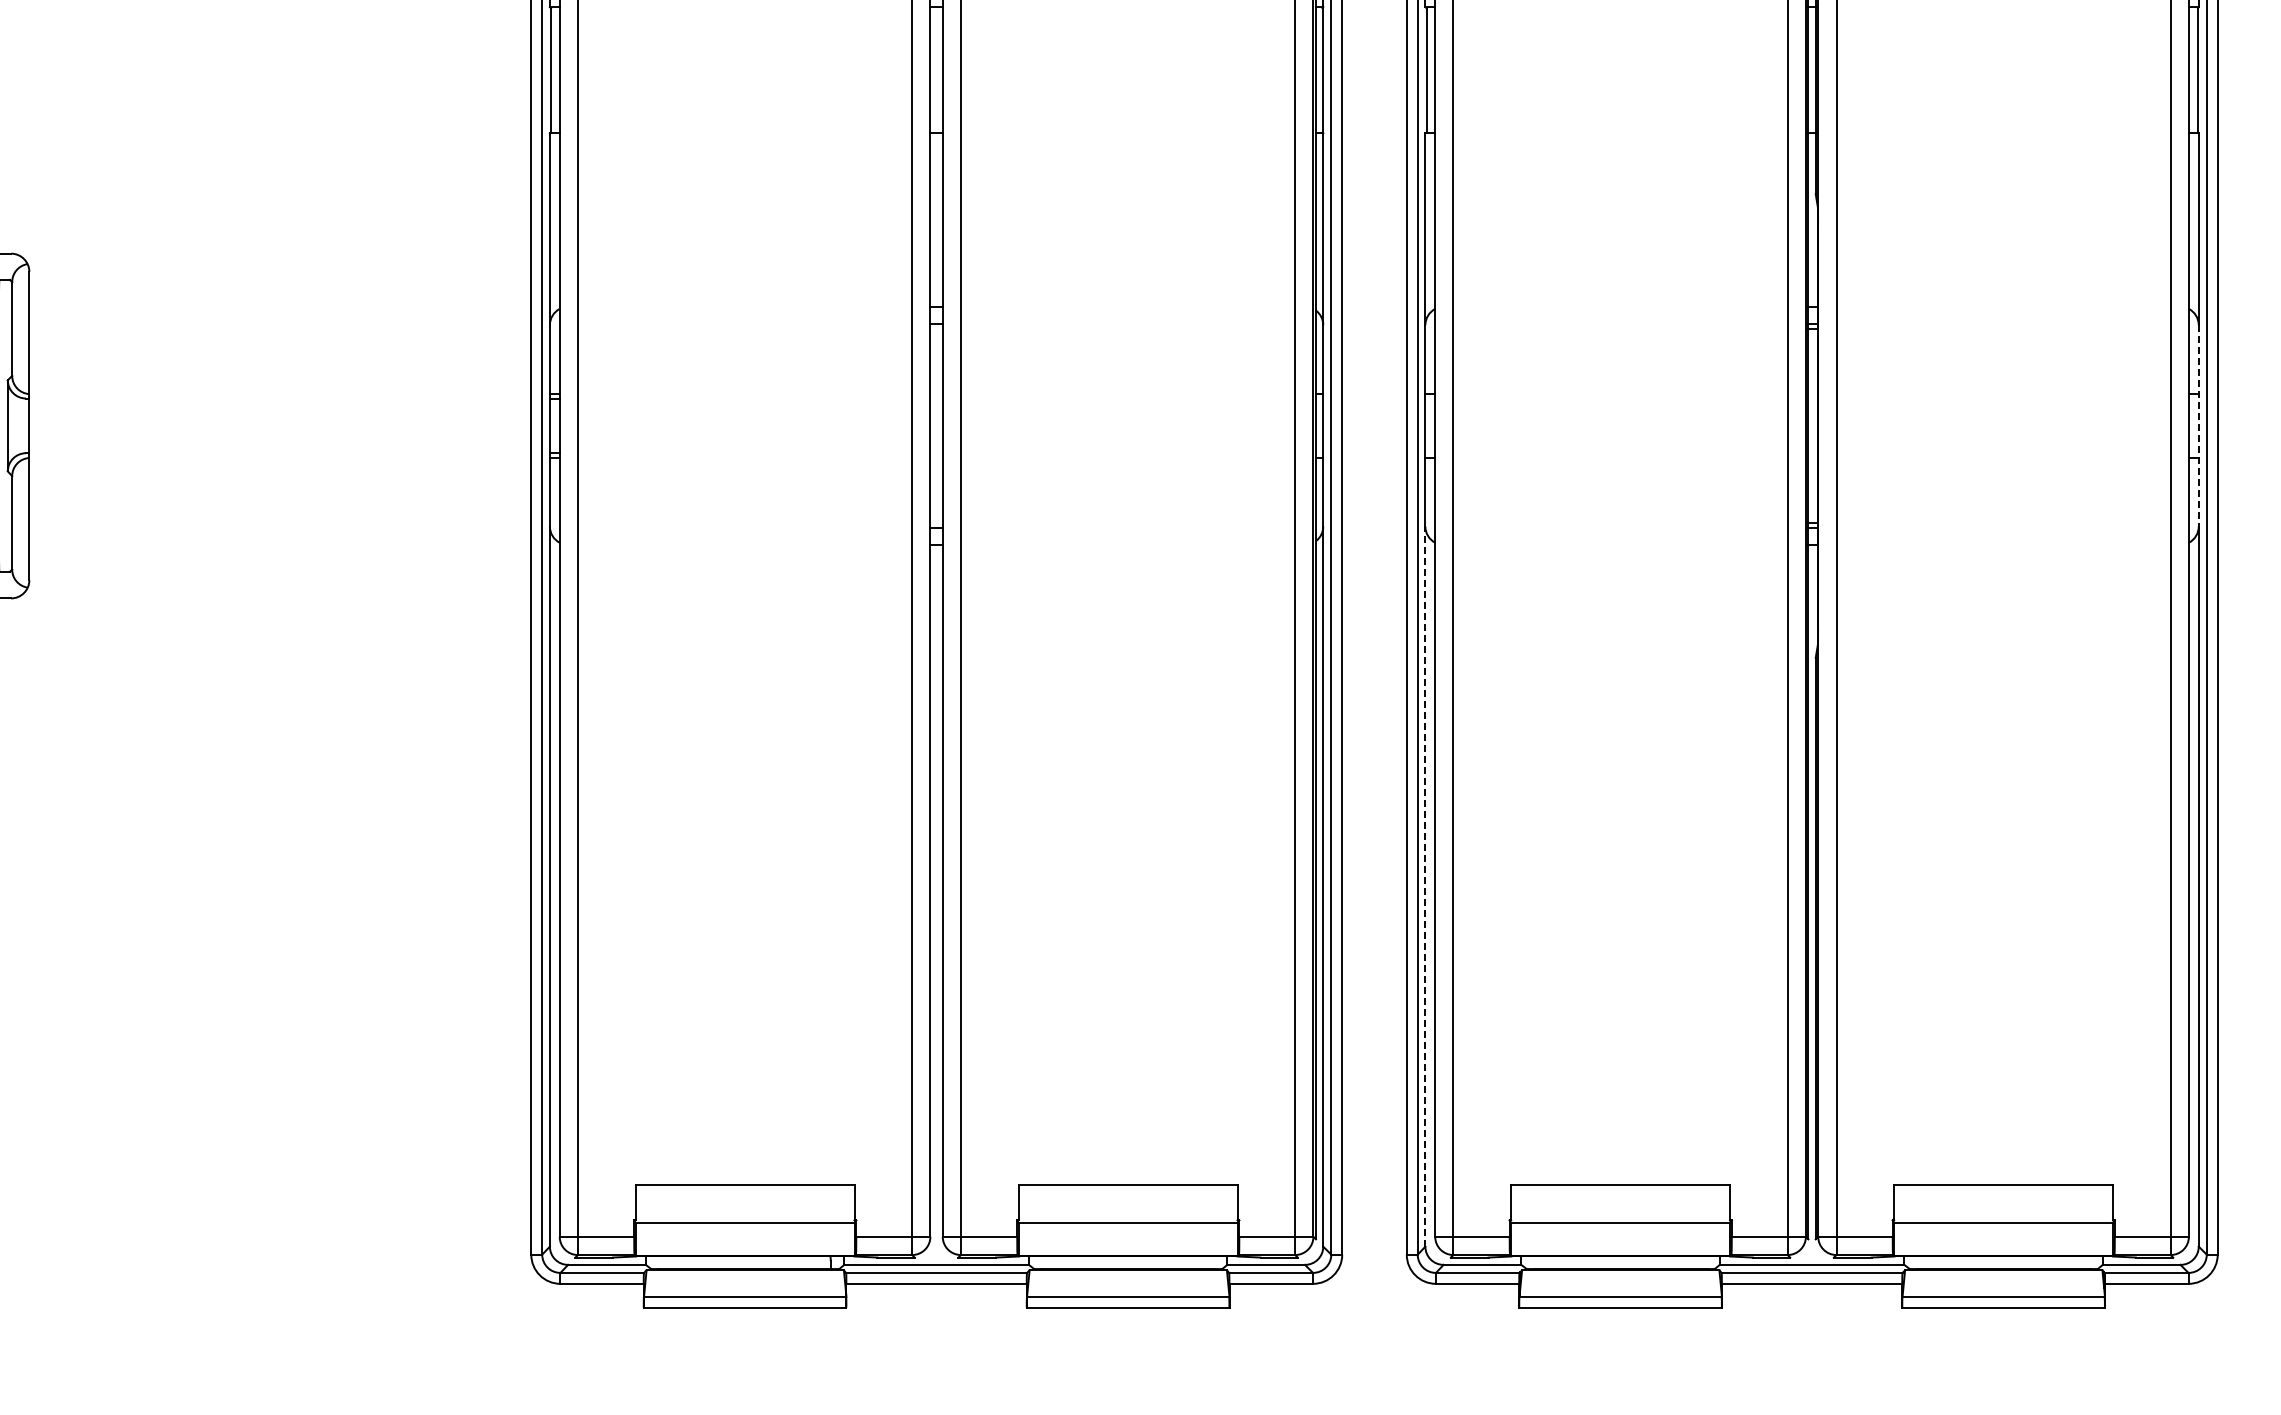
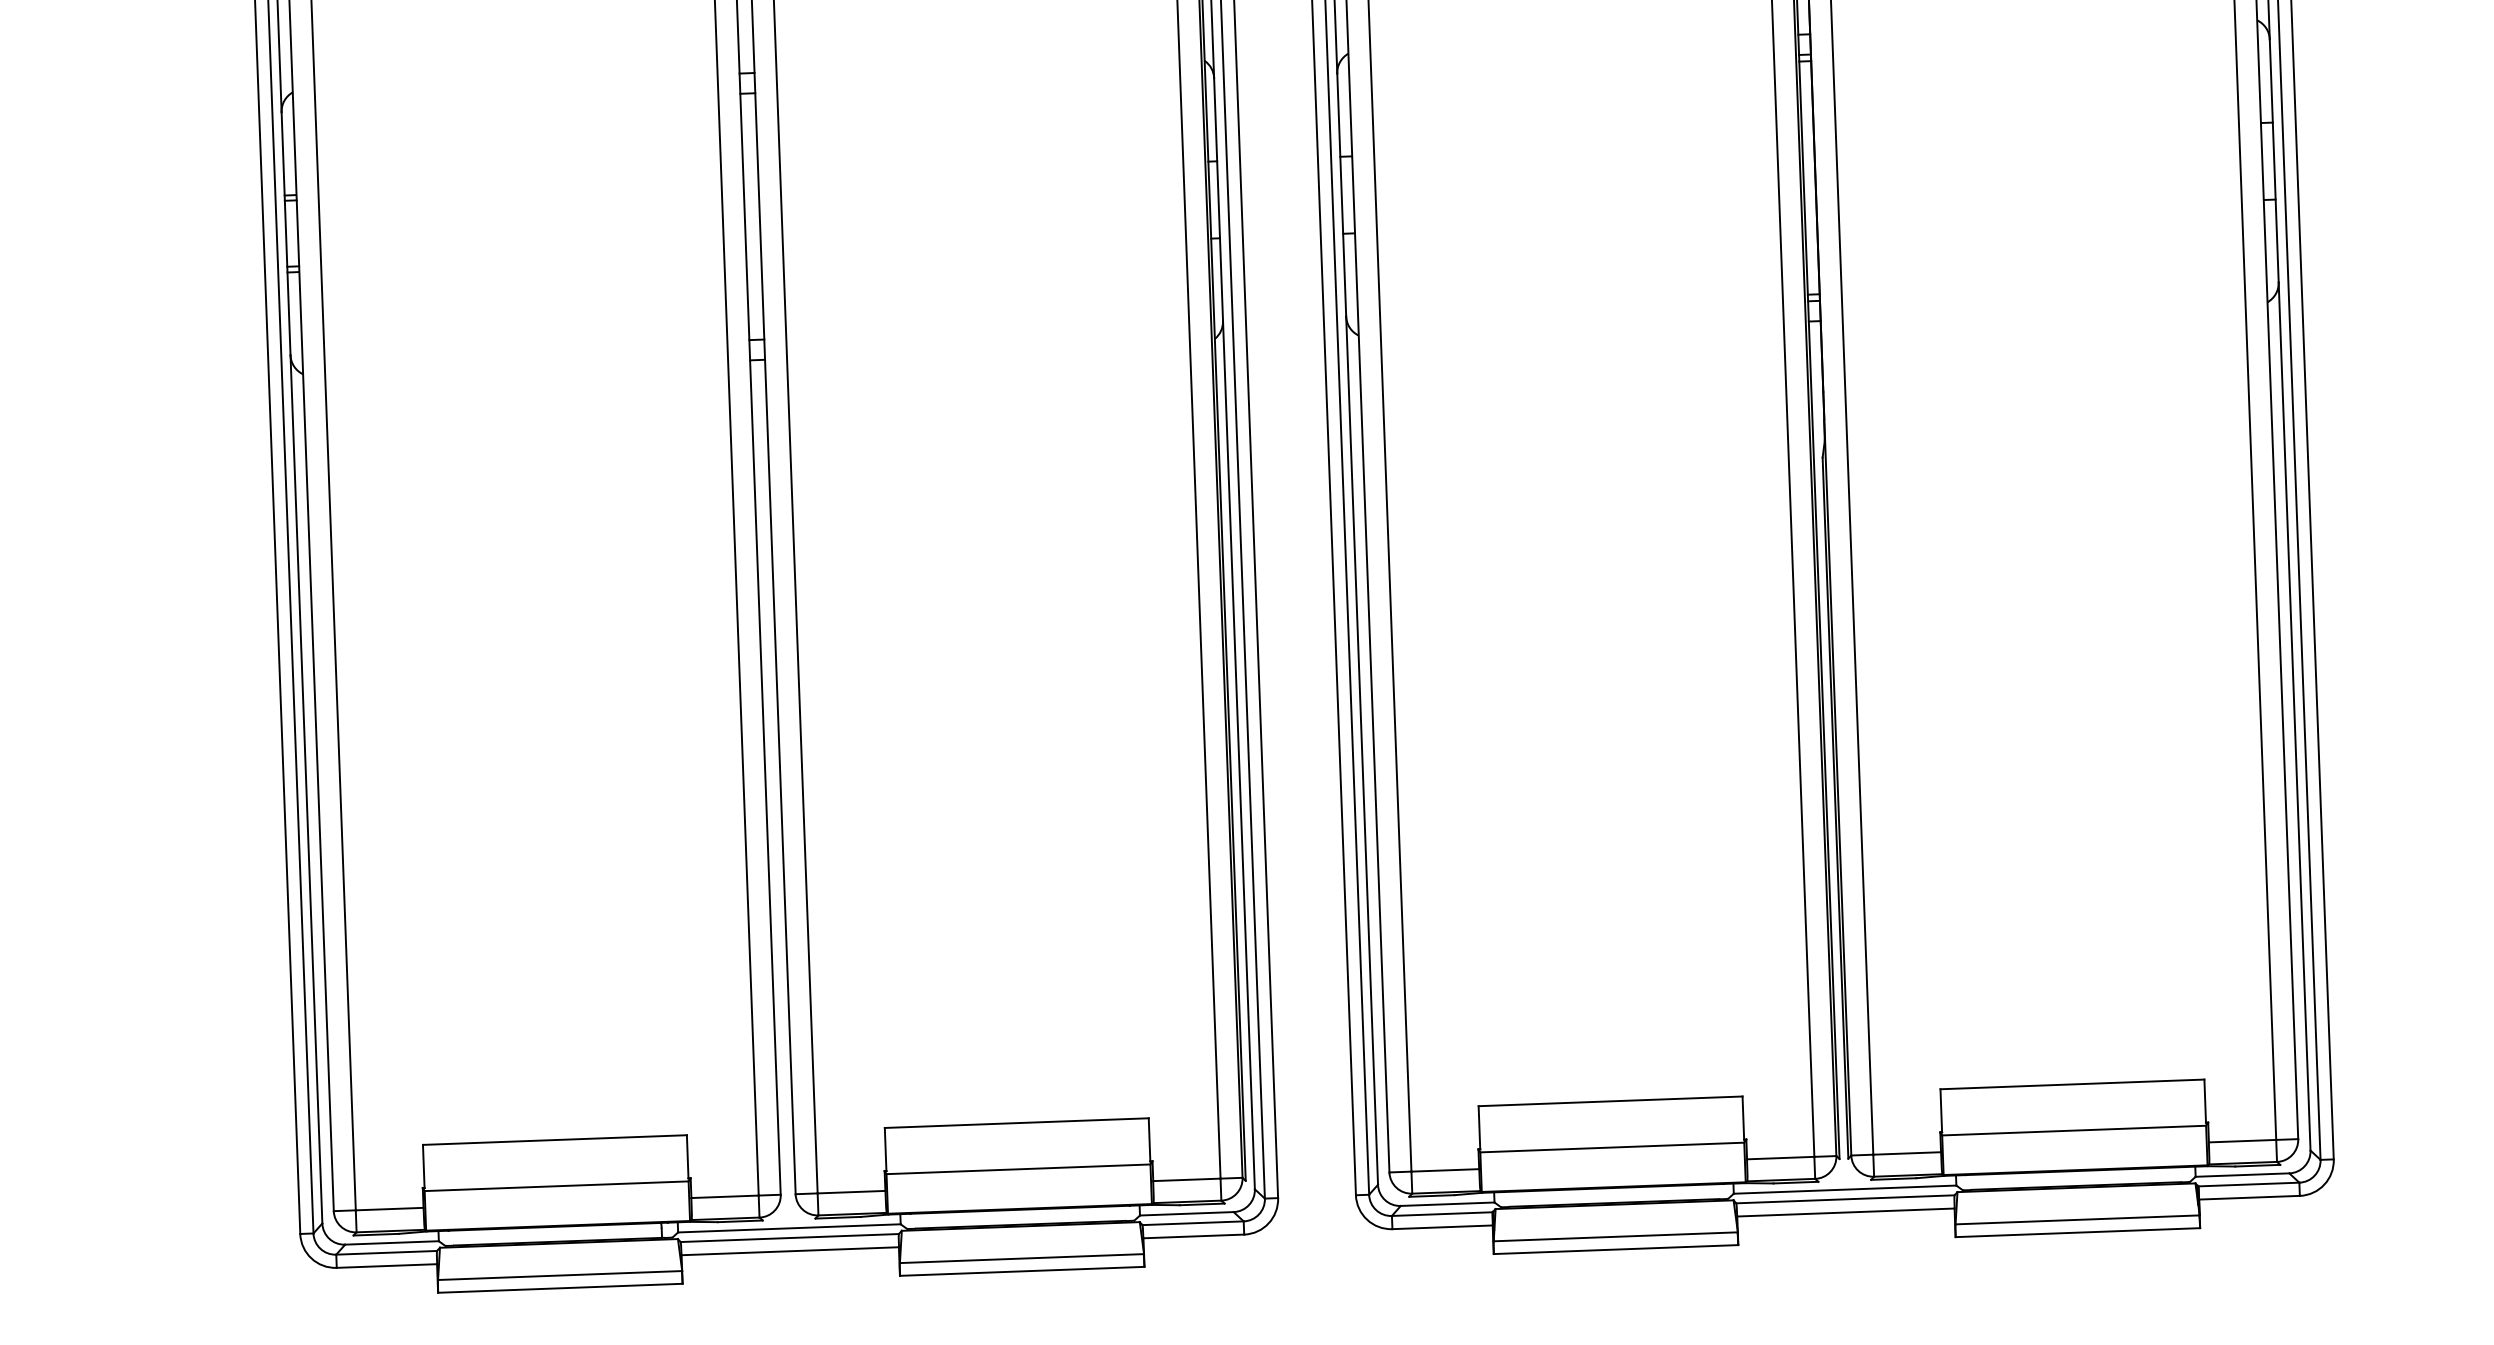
line: (2198, 425) -> (2273, 160), dashed -> solid
line: (1425, 886) -> (1362, 750), dashed -> solid

